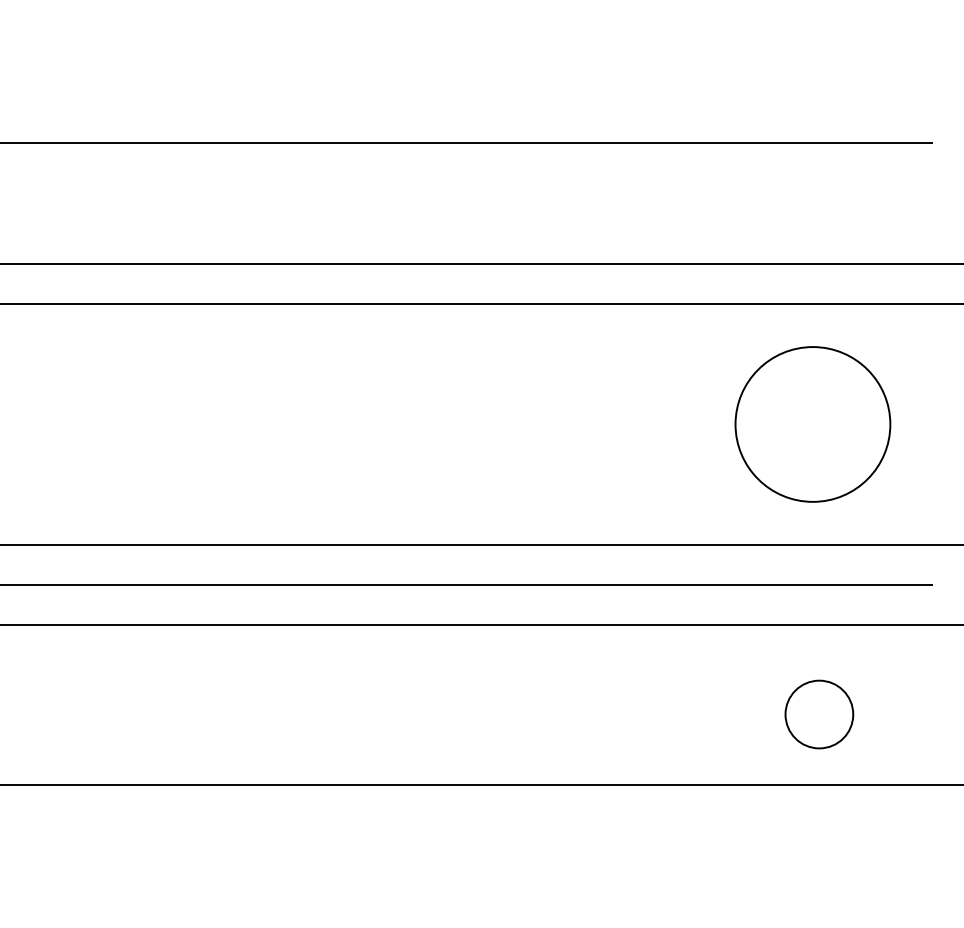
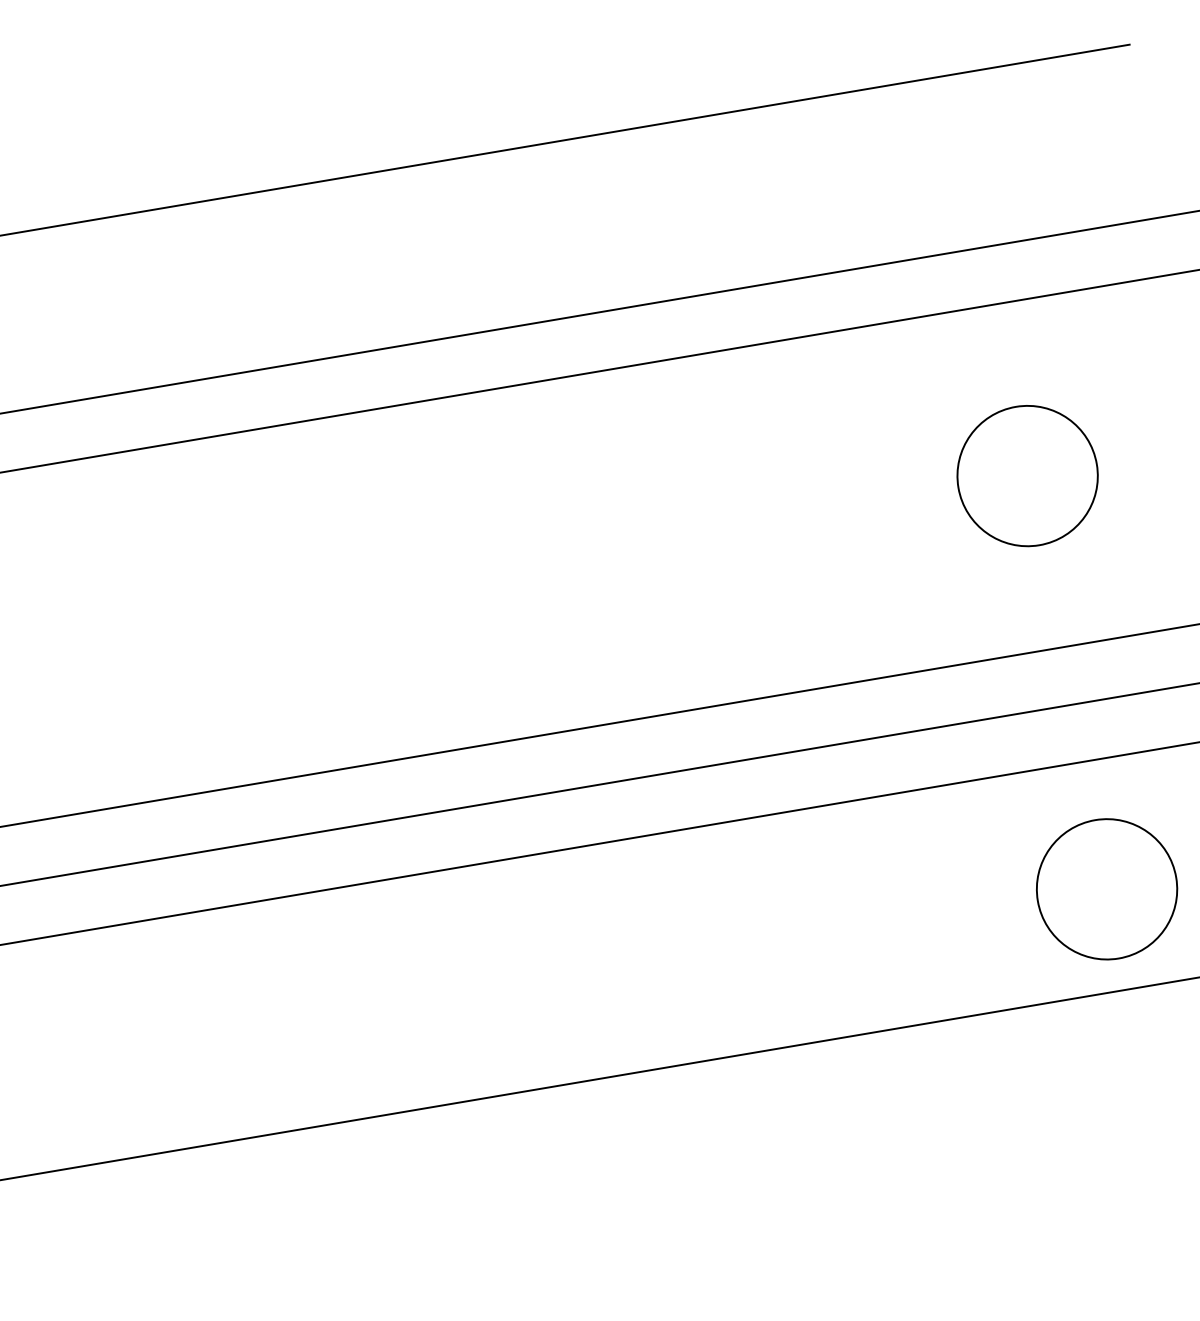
circle: (812, 424) -> (1027, 476), size x0.62
circle: (819, 714) -> (1107, 889), size x1.43

